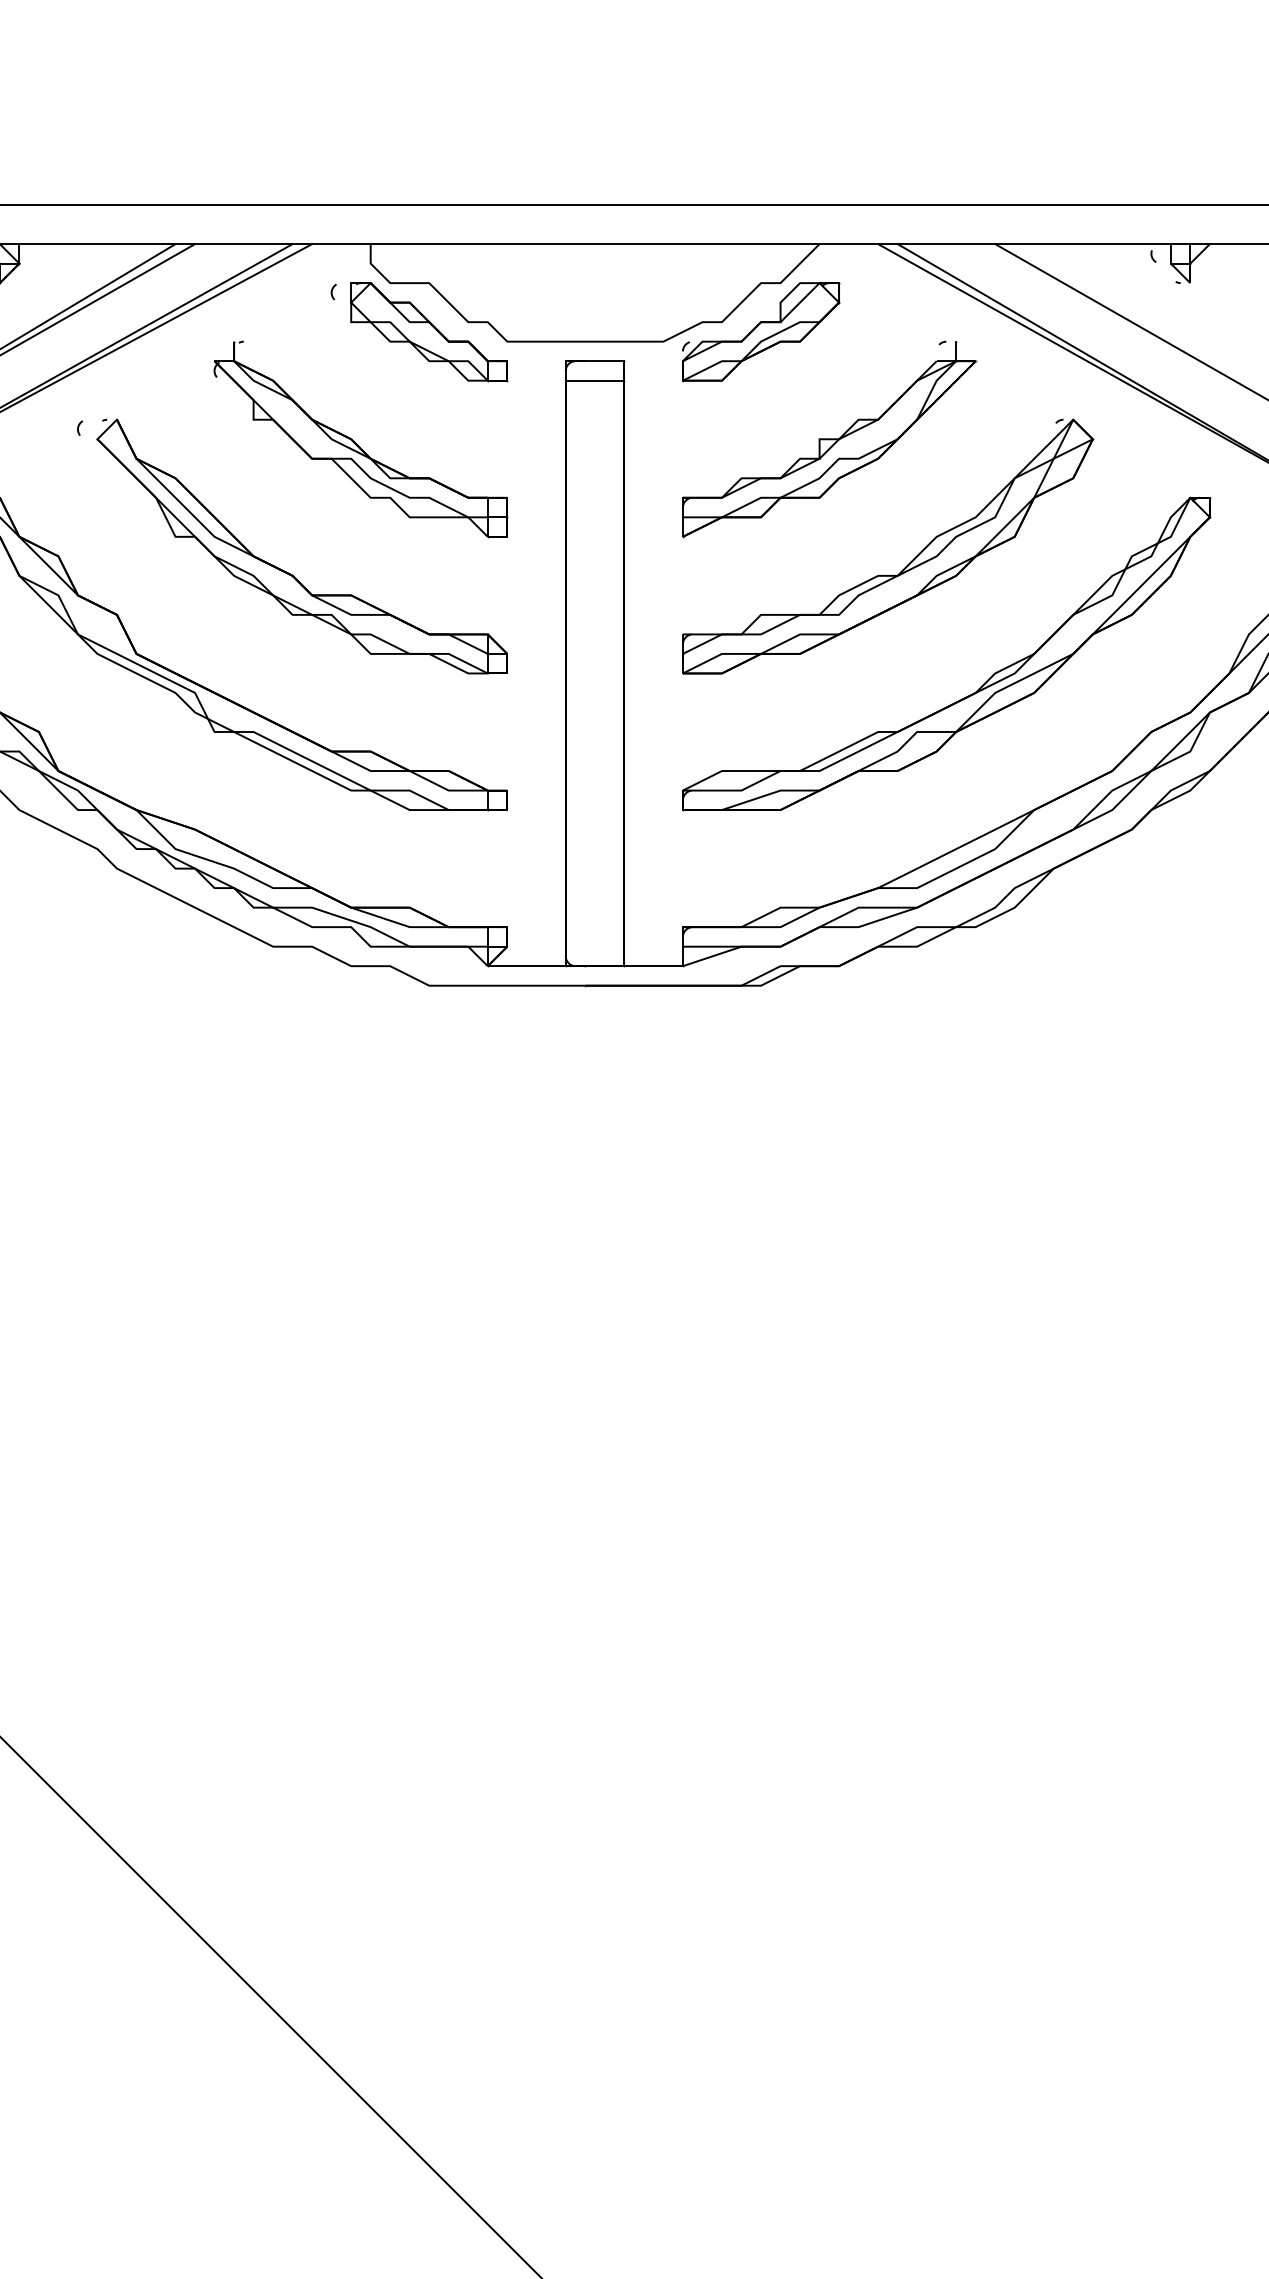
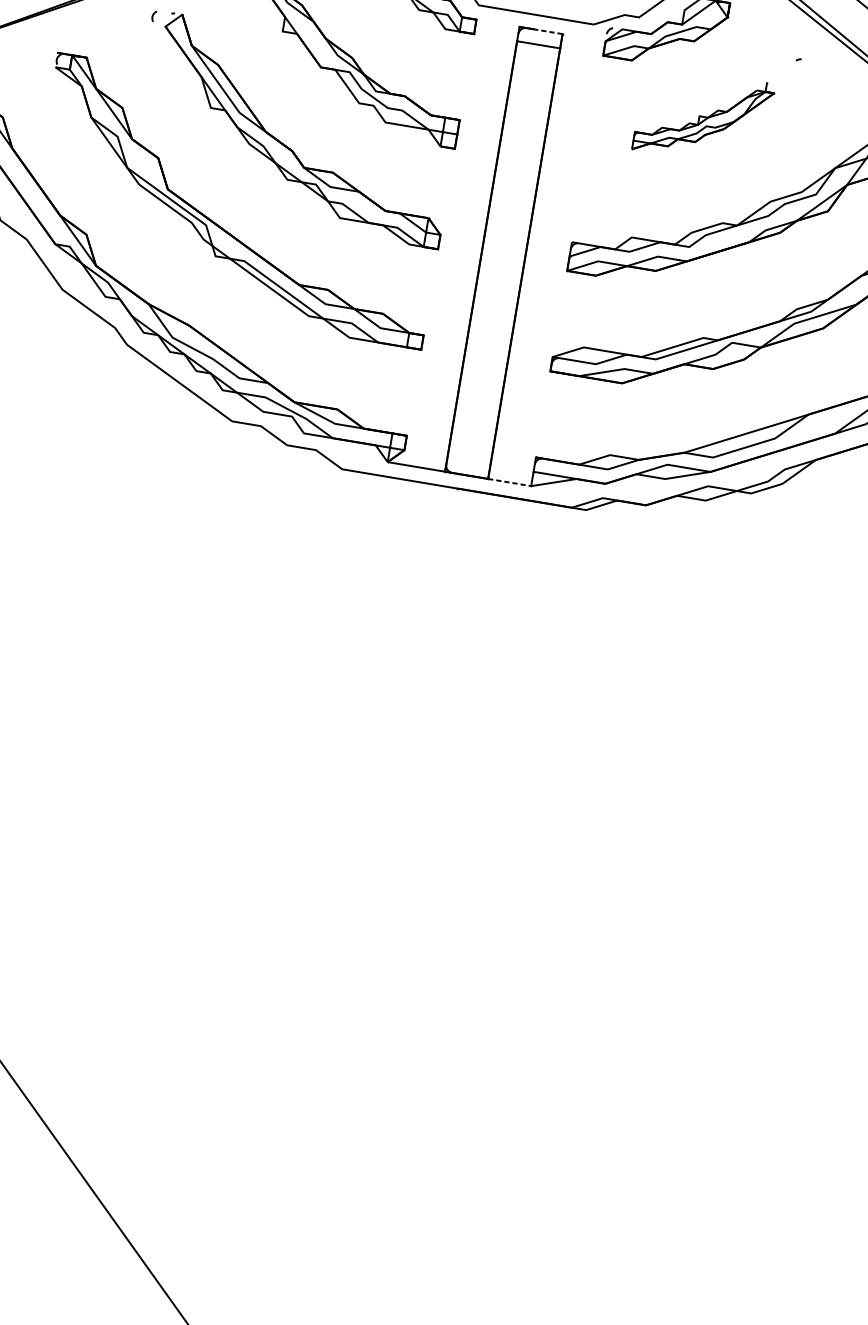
line: (604, 361) -> (547, 31), solid -> dashed
part: (829, 439) -> (703, 116), size x0.6
line: (654, 966) -> (510, 482), solid -> dashed

